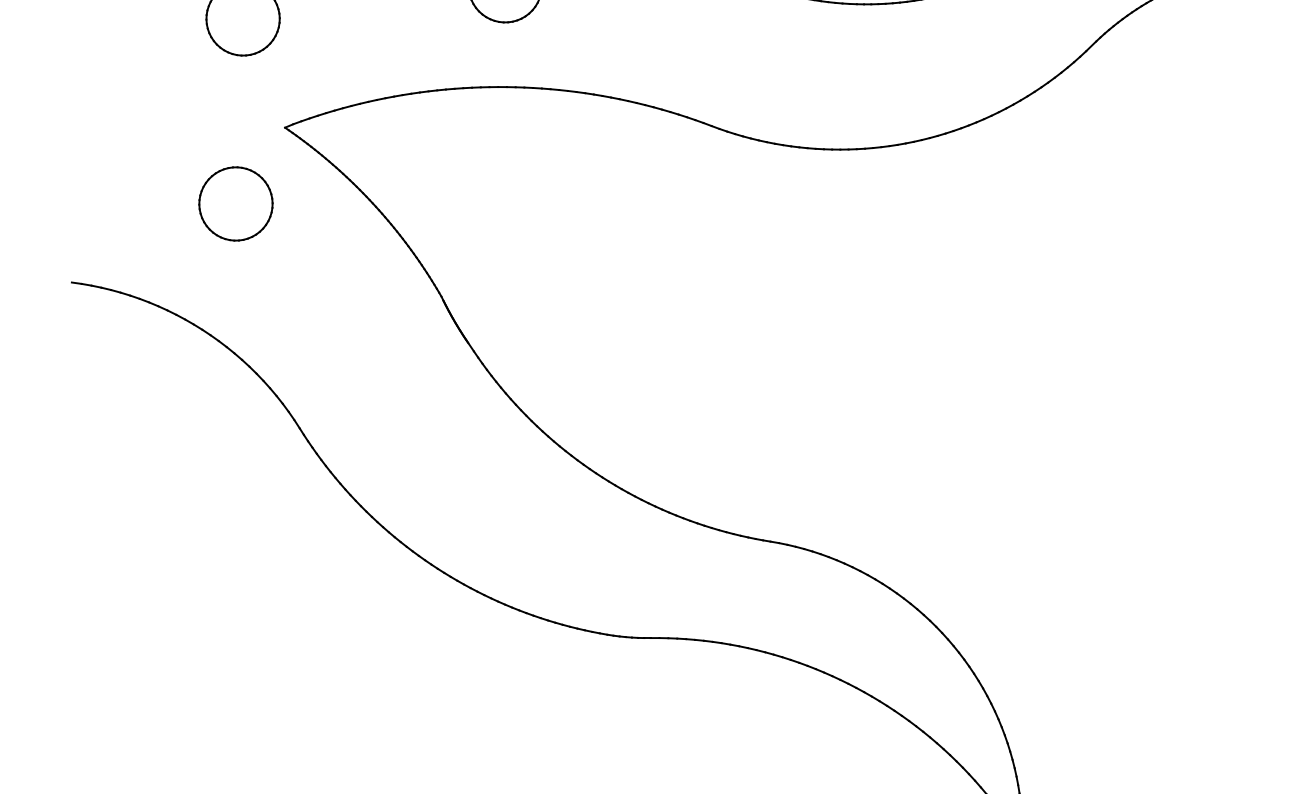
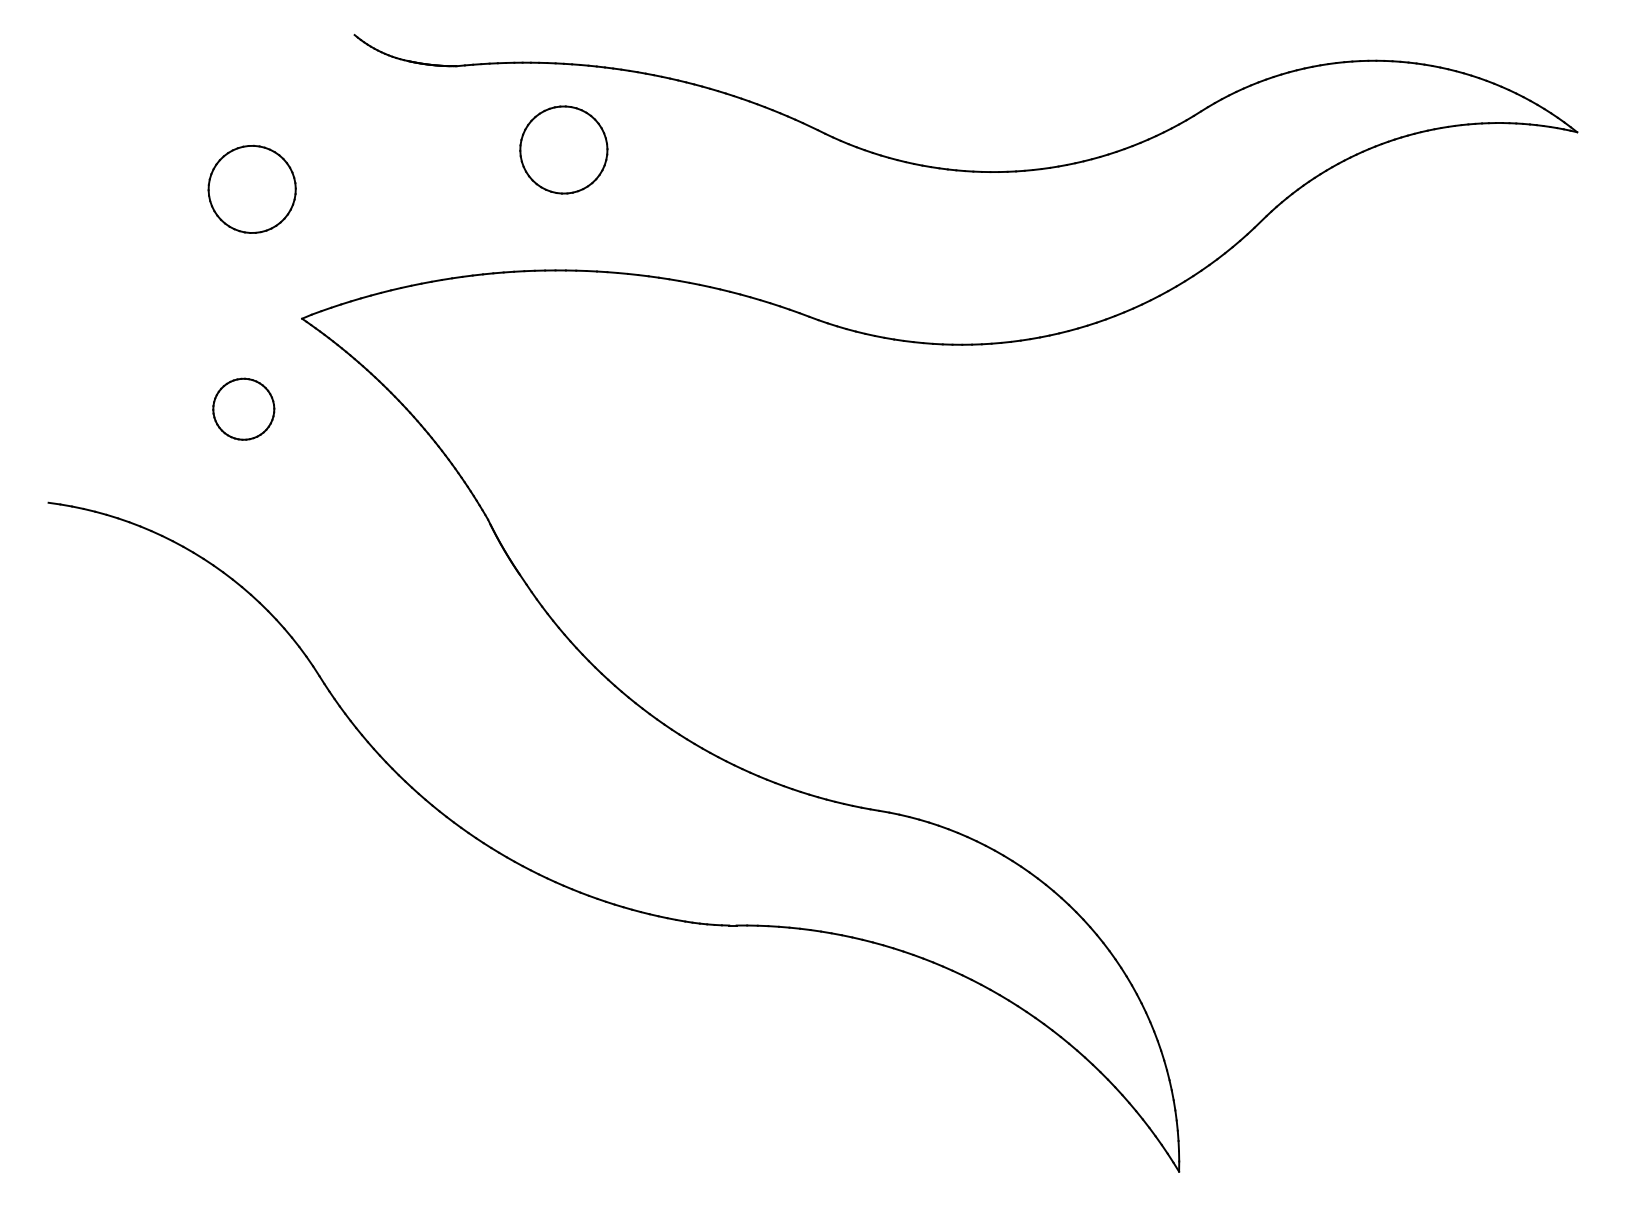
part: (235, 203) -> (243, 408), size x0.7

